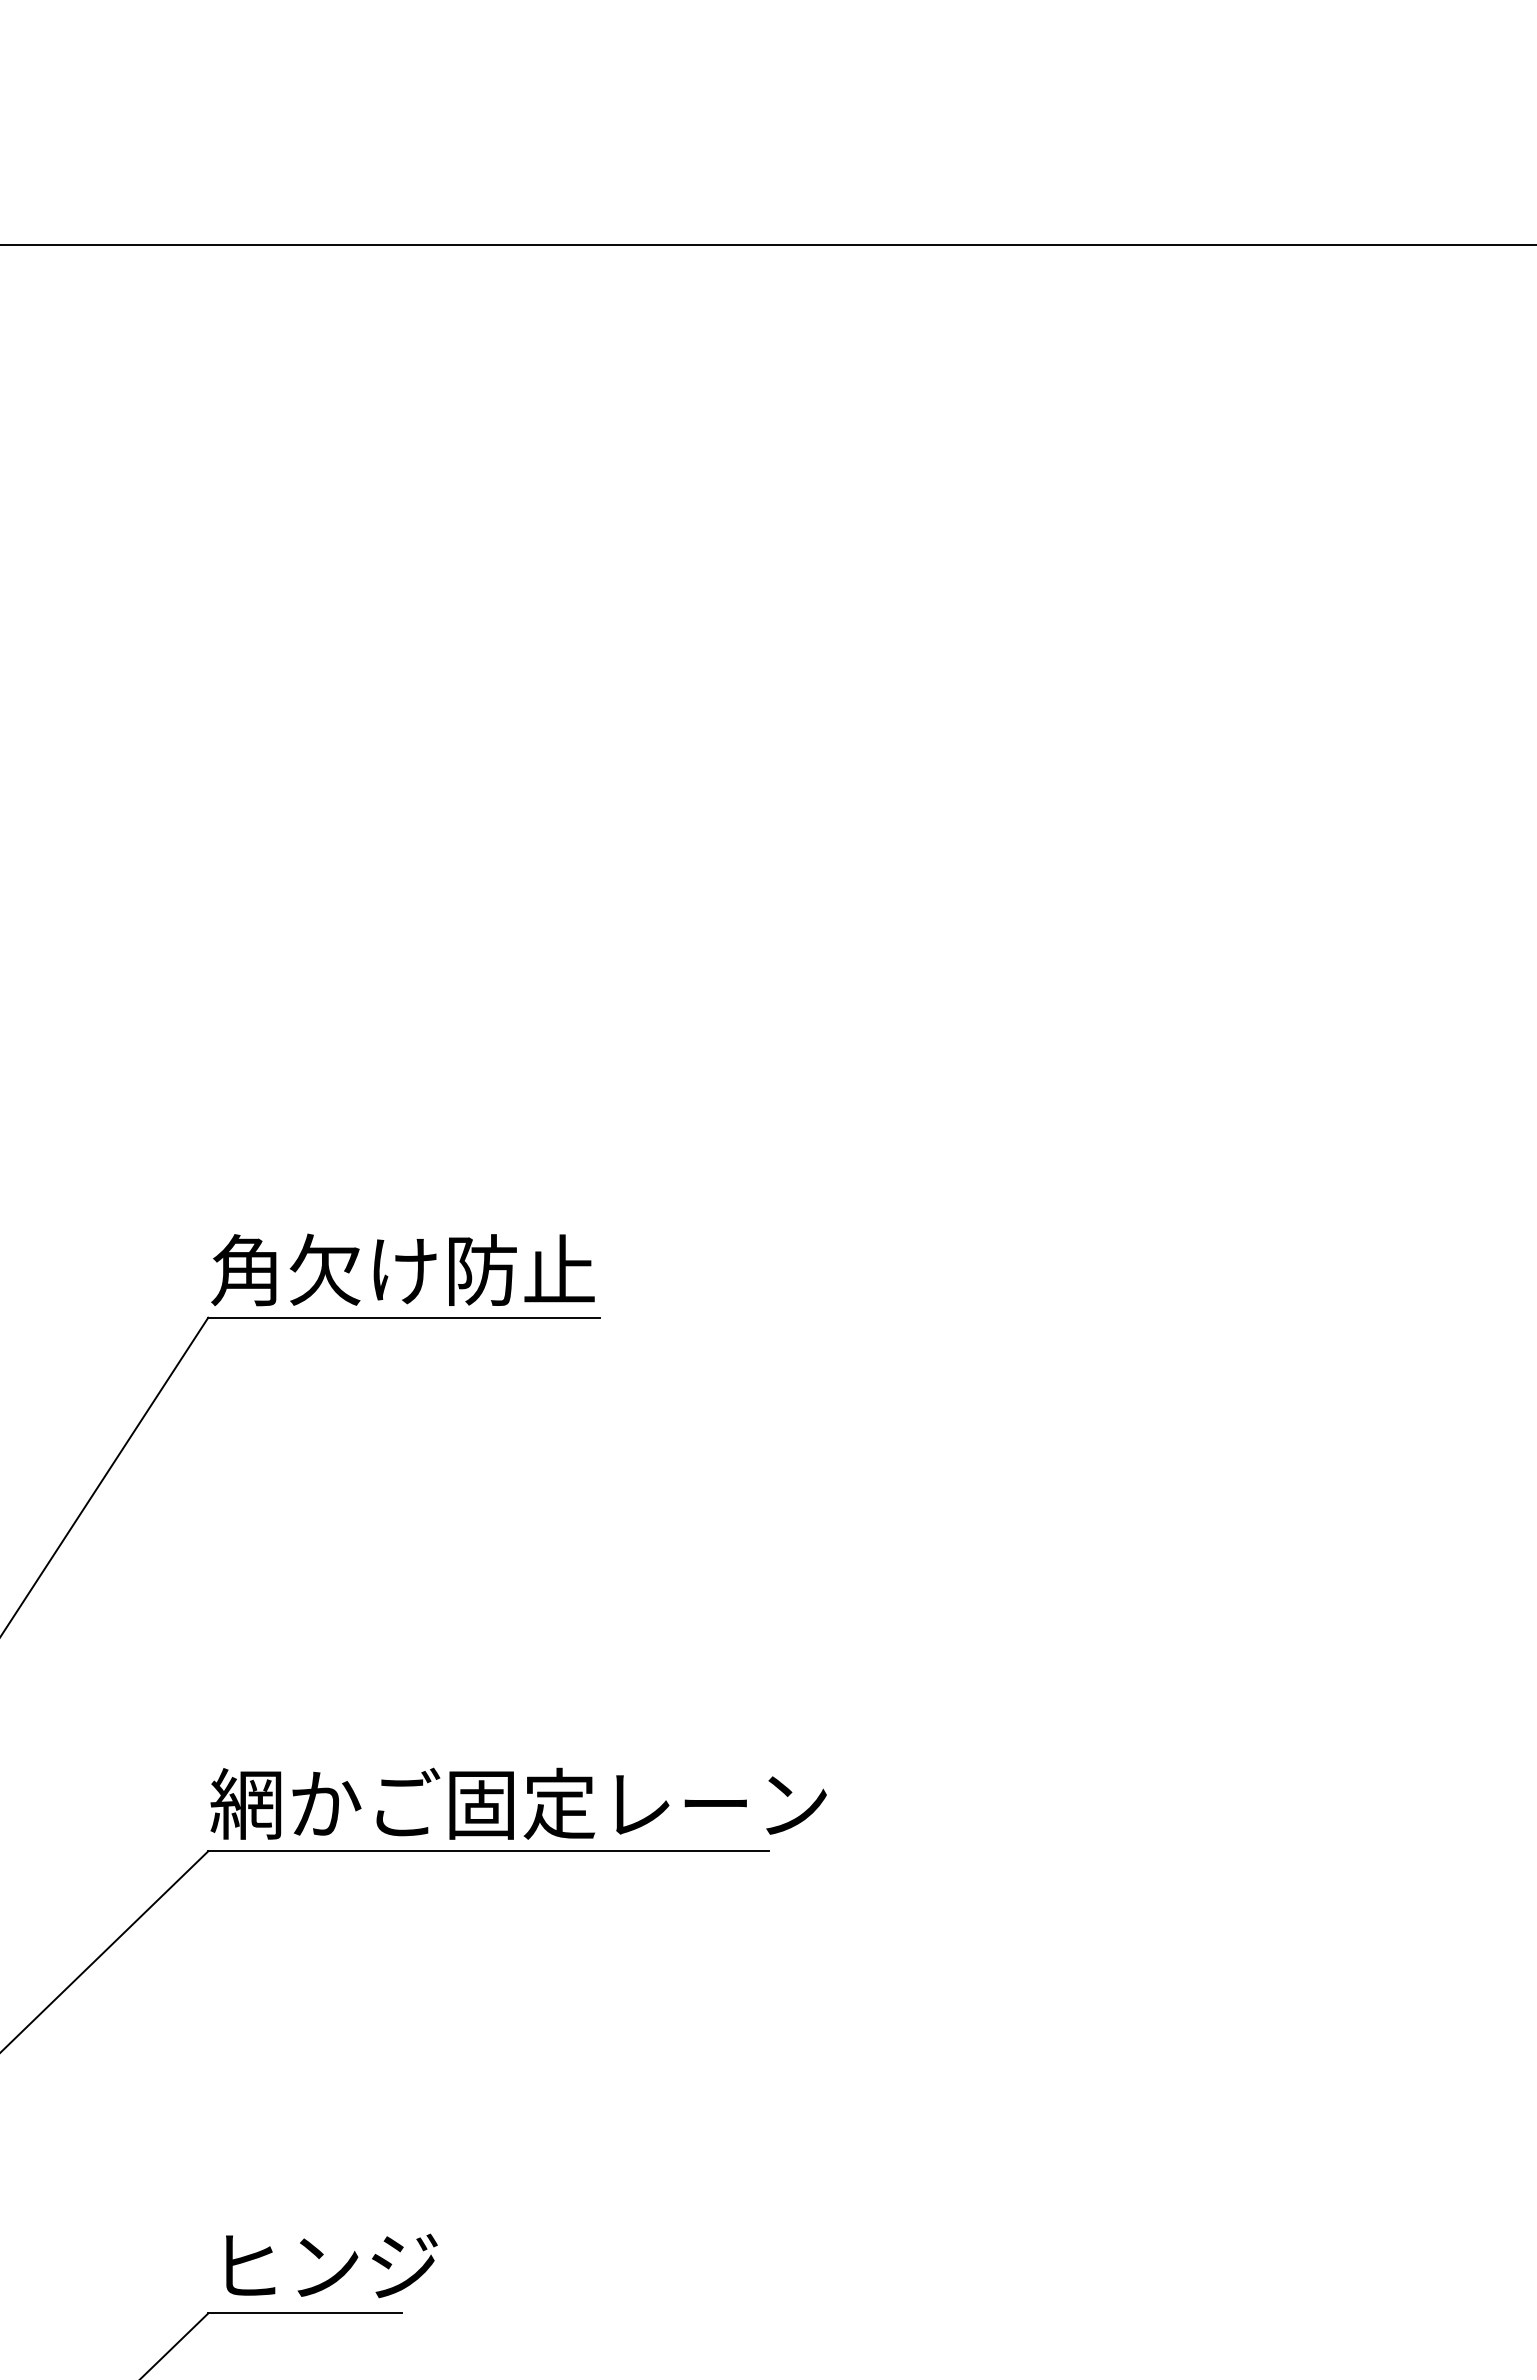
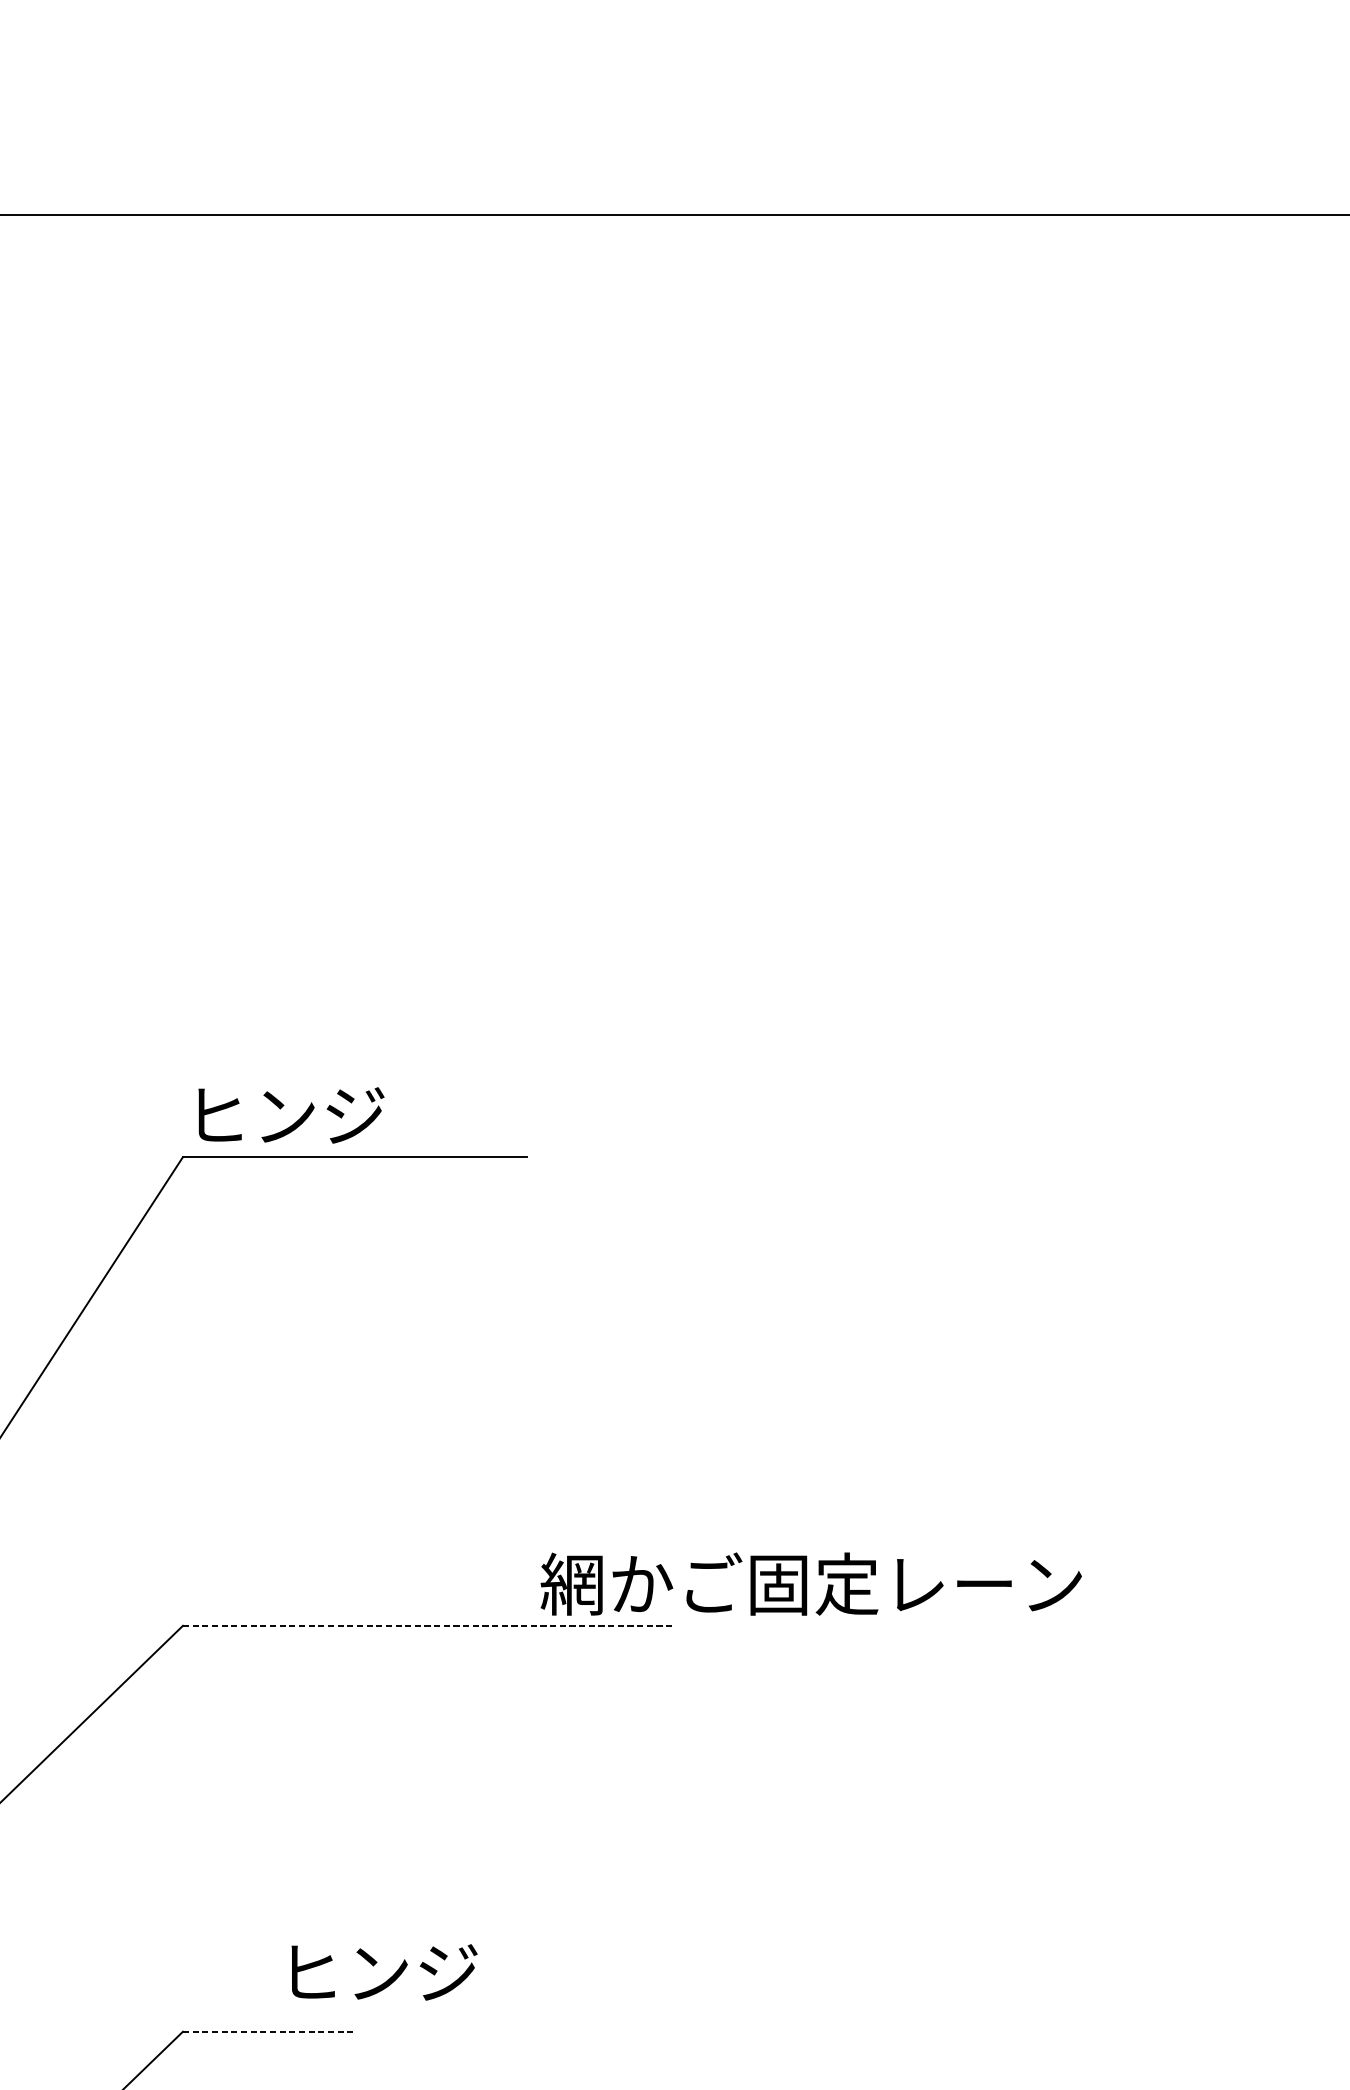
text: (402, 1269) -> (353, 1114), 角欠け防止 -> ヒンジ
text: (518, 1803) -> (811, 1583), moved
line: (488, 1851) -> (429, 1625), solid -> dashed
text: (331, 2265) -> (384, 1972), moved
line: (304, 2313) -> (267, 2031), solid -> dashed

